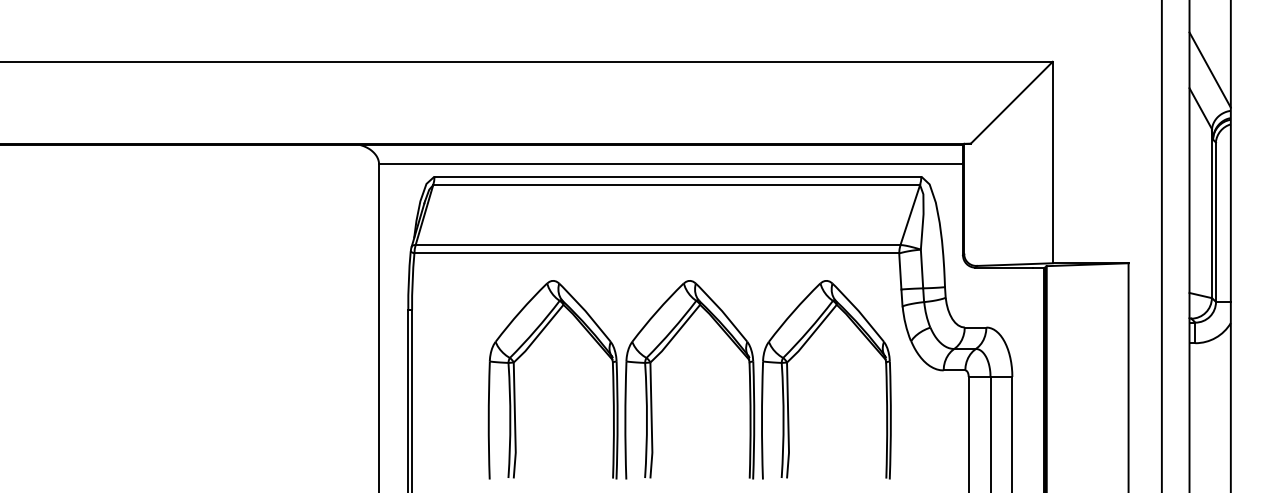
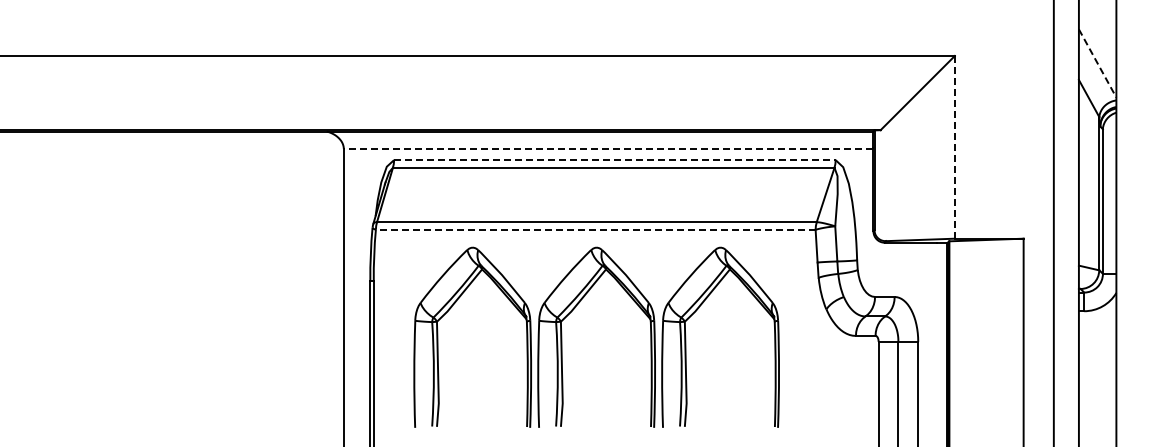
line: (1210, 70) -> (1097, 63), solid -> dashed
line: (1052, 162) -> (954, 147), solid -> dashed
line: (670, 163) -> (608, 148), solid -> dashed
line: (677, 177) -> (614, 160), solid -> dashed
line: (656, 253) -> (595, 229), solid -> dashed
part: (652, 378) -> (562, 336), moved

